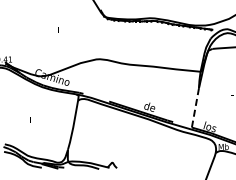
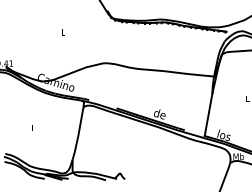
line: (195, 108) -> (208, 115), dashed -> solid

